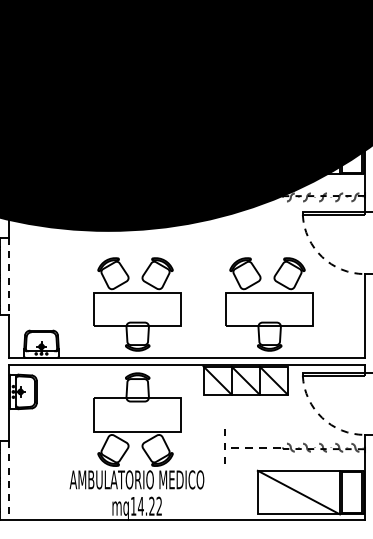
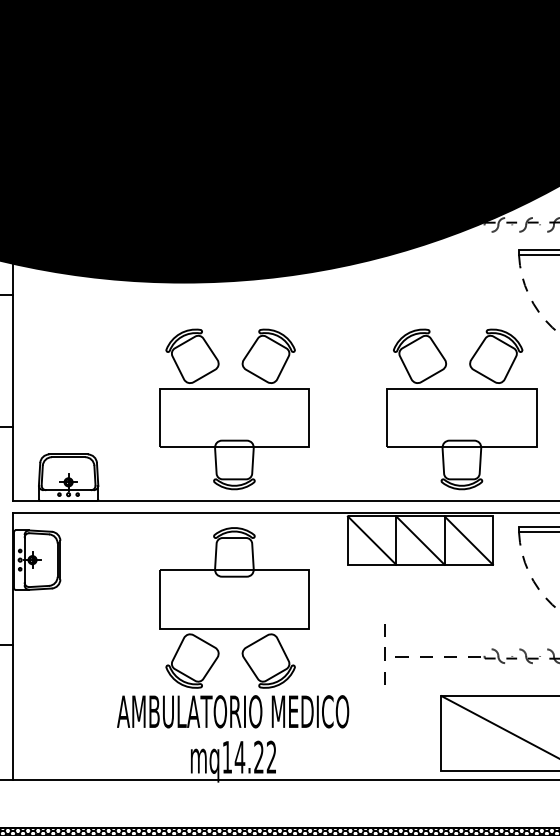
line: (9, 276) -> (13, 361), dashed -> solid
line: (9, 480) -> (13, 712), dashed -> solid

